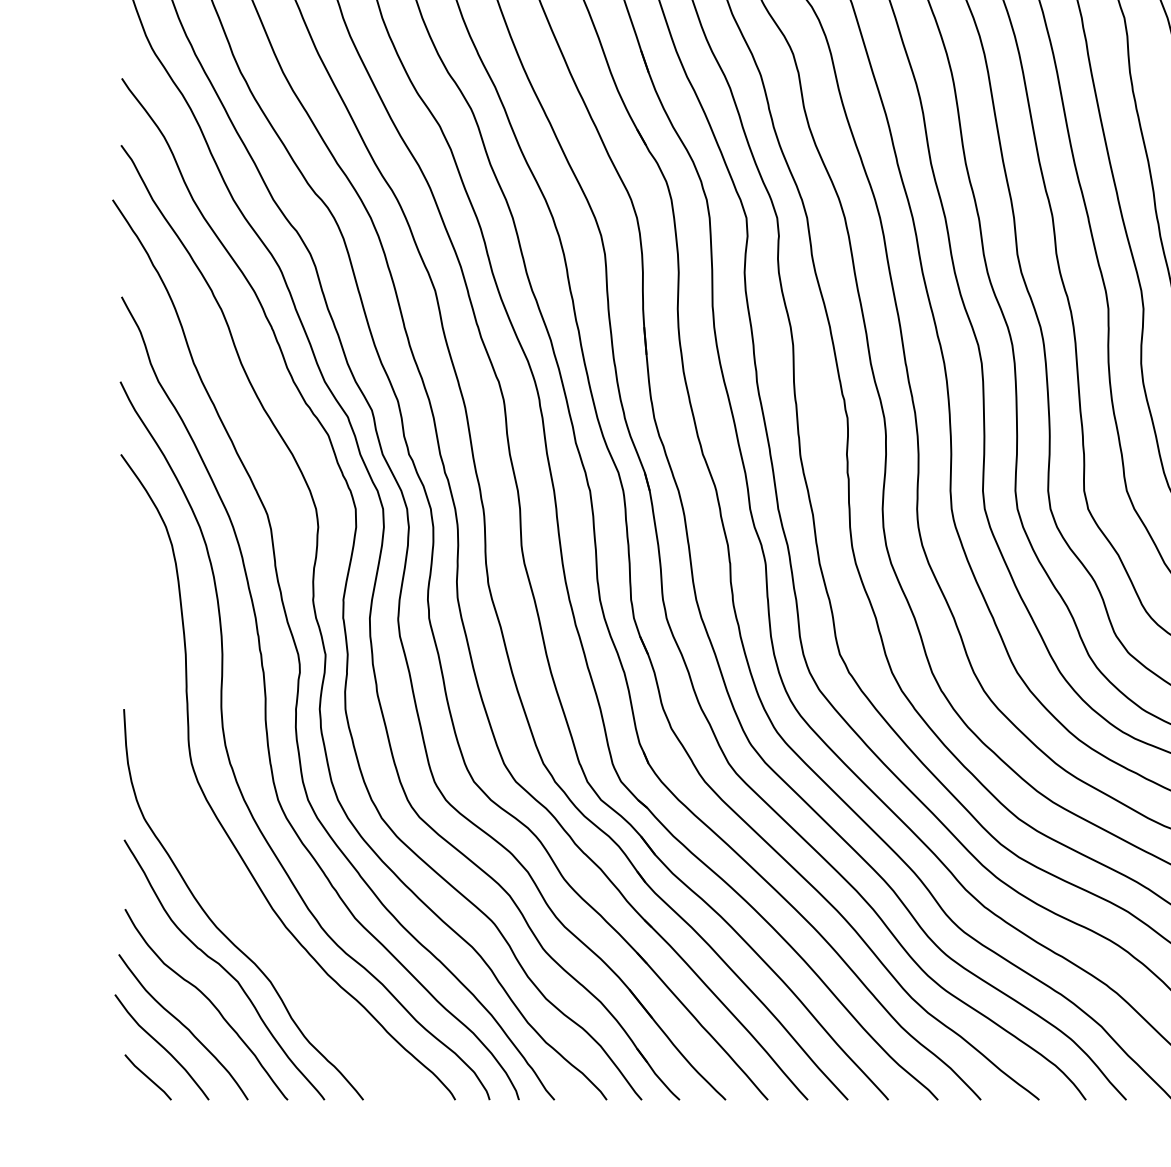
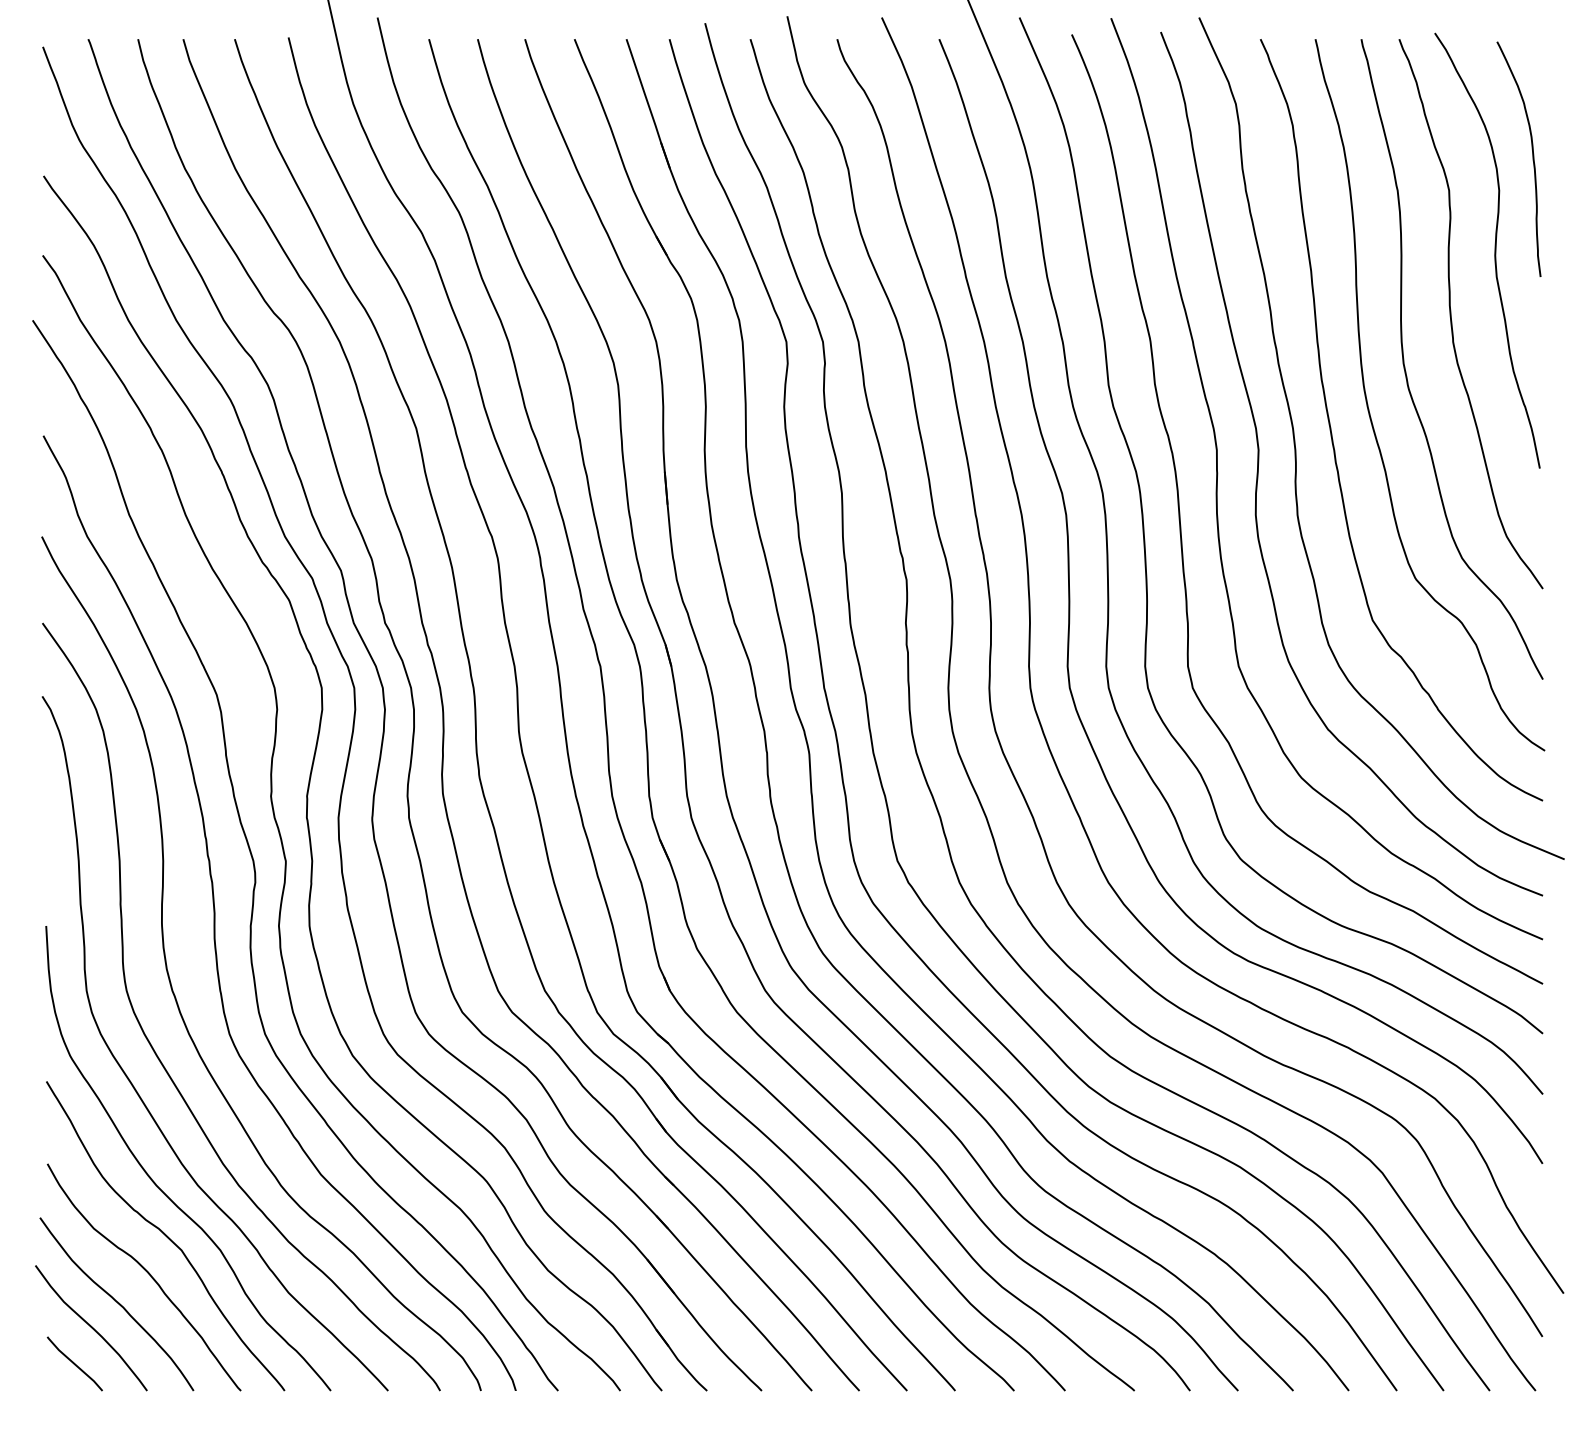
curve: (201, 849) -> (138, 1092), added

